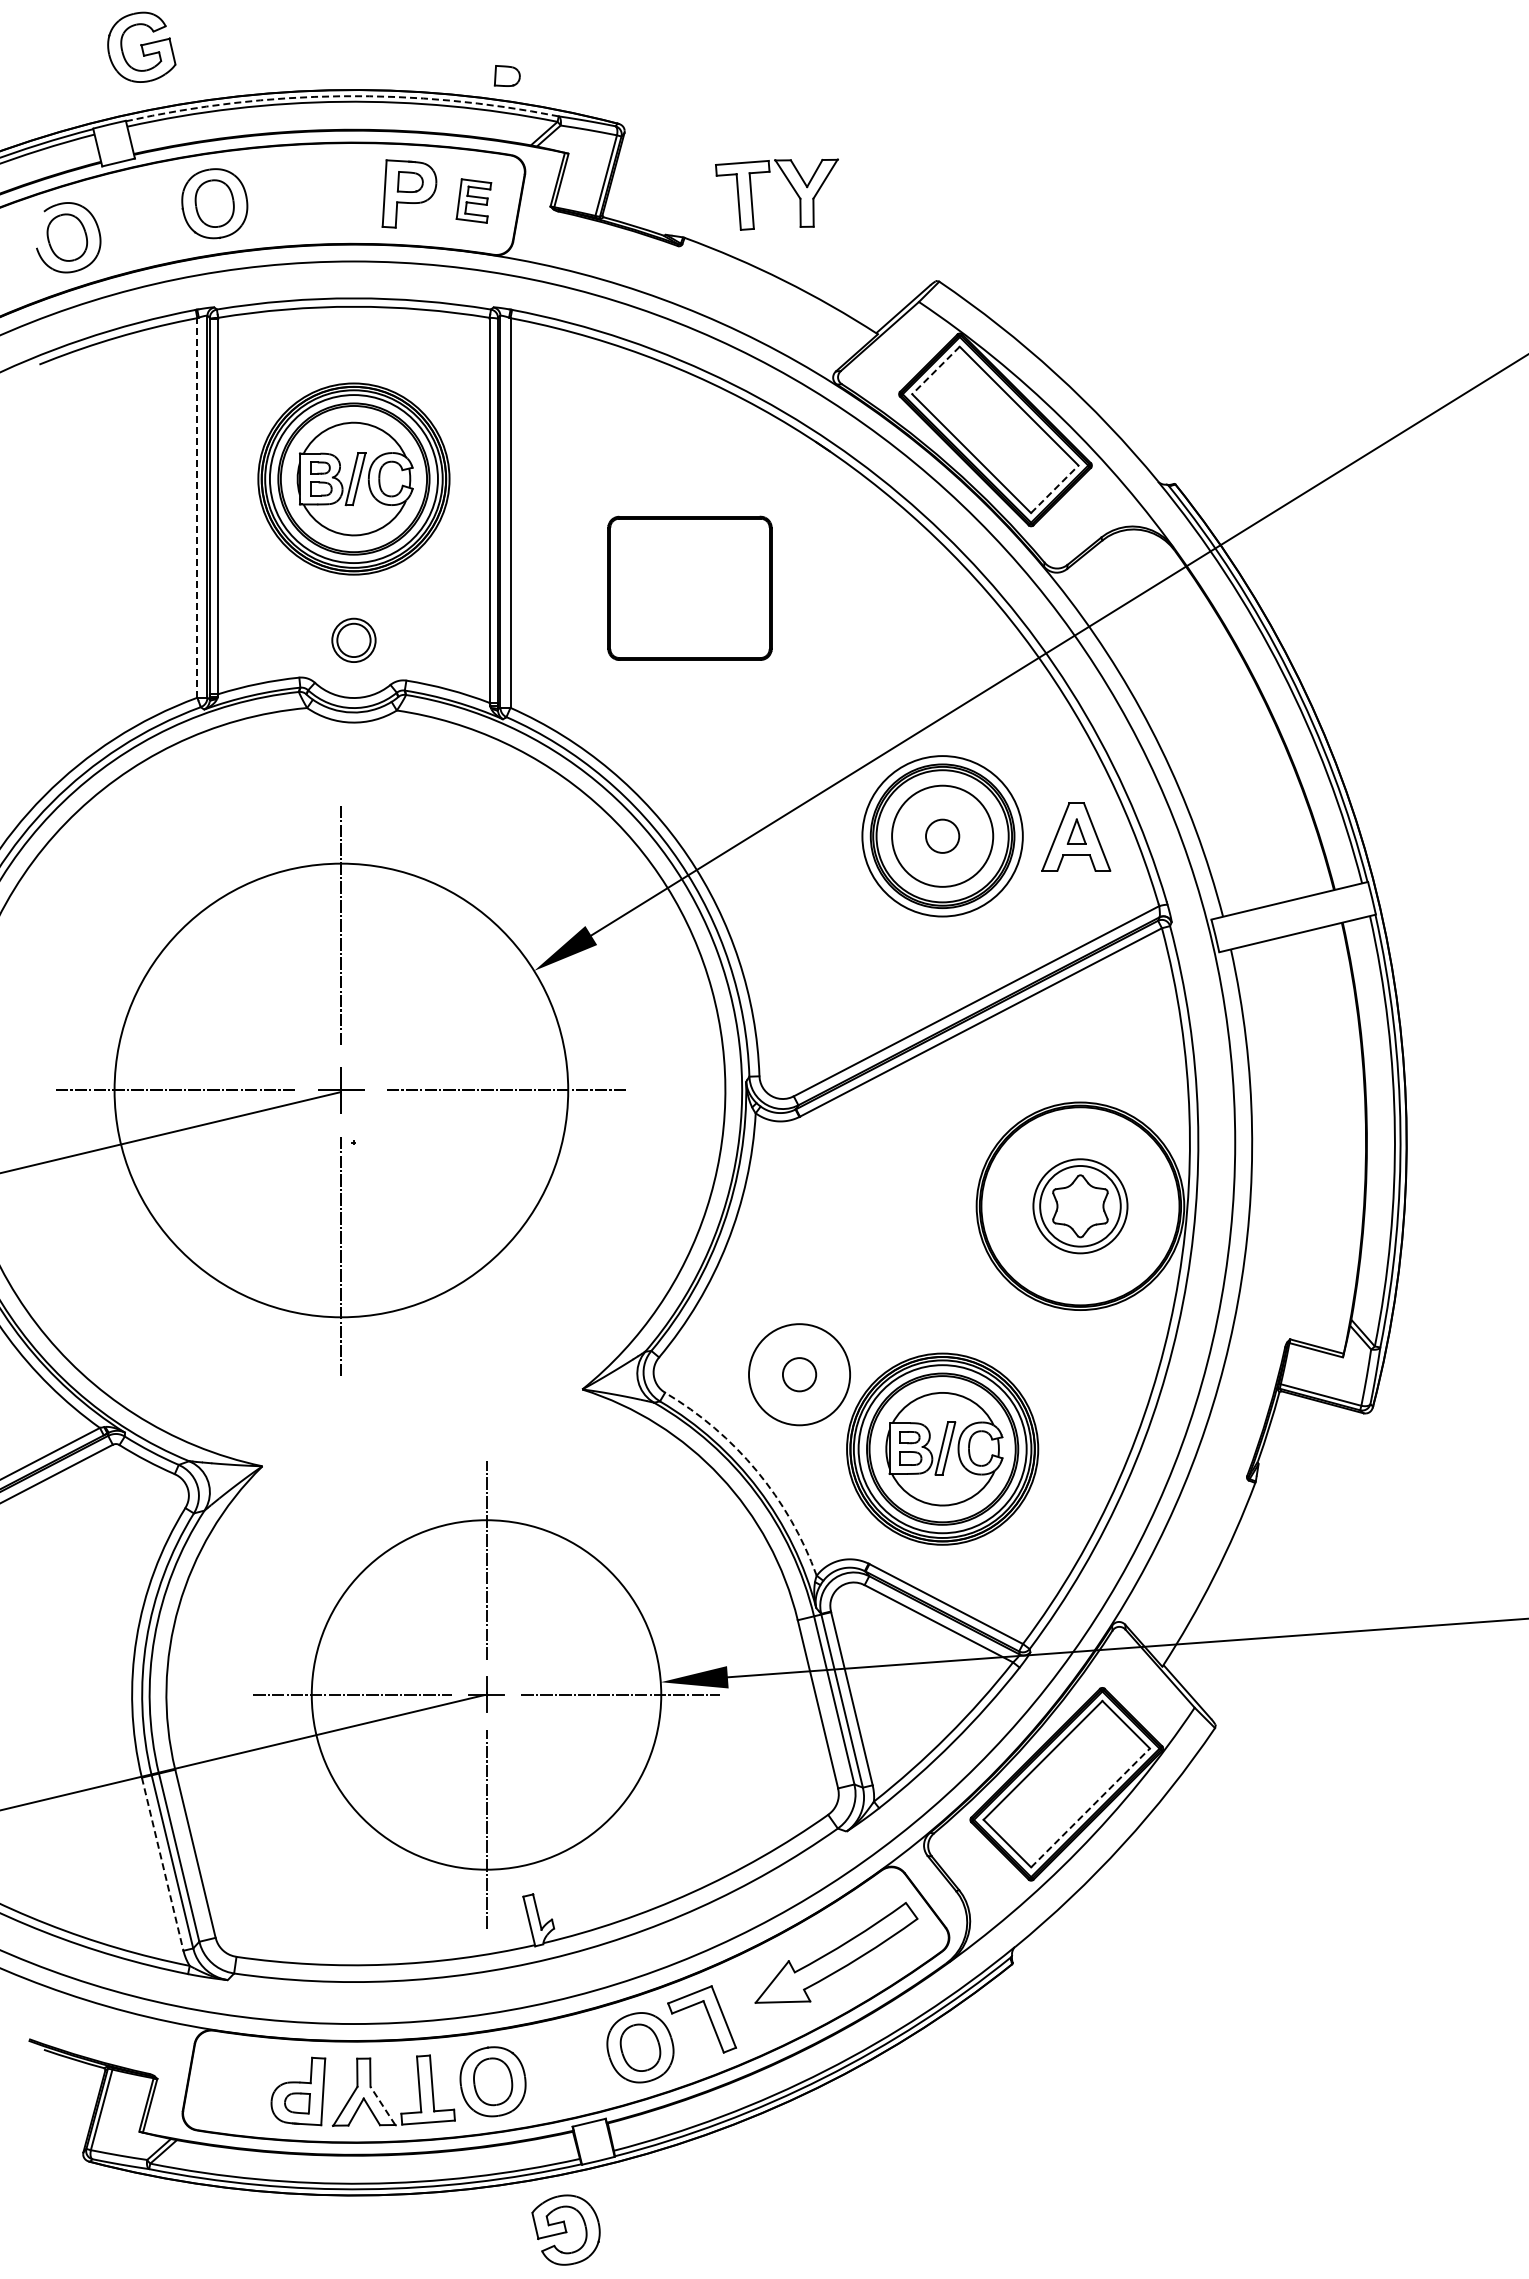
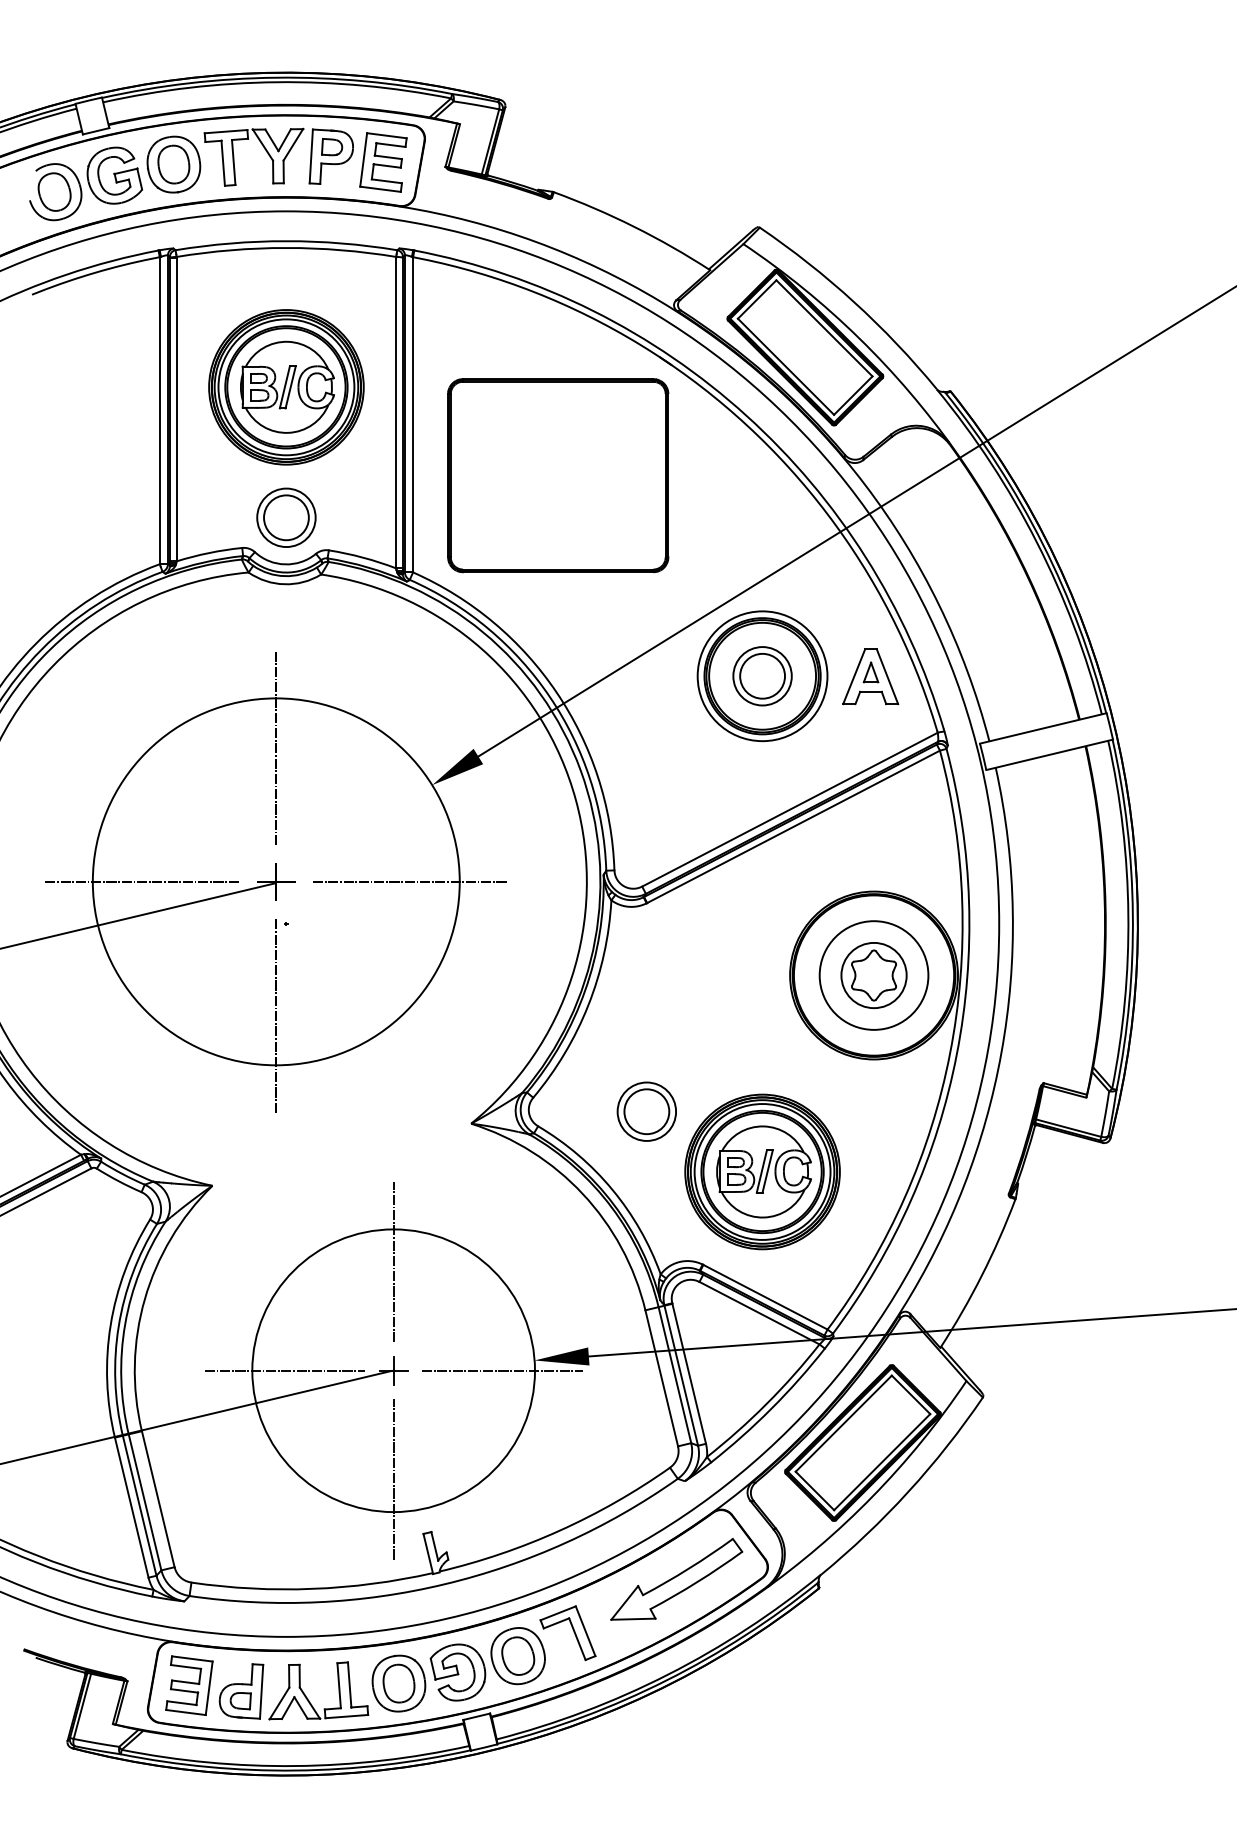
part: (141, 46) -> (114, 174), moved
part: (506, 75) -> (409, 60), removed
arc: (342, 96) -> (277, 77), dashed -> solid
part: (790, 185) -> (265, 149), moved
part: (473, 200) -> (383, 162), size x1.67
line: (935, 370) -> (756, 299), dashed -> solid
line: (1054, 489) -> (853, 395), dashed -> solid
line: (197, 507) -> (159, 410), dashed -> solid
part: (689, 588) -> (557, 475), size x1.67
part: (353, 640) -> (286, 517), size x1.67
circle: (942, 836) -> (762, 676), size x0.71
circle: (942, 836) -> (762, 676), size x1.67
circle: (1080, 1206) -> (874, 975), size x1.43
circle: (799, 1374) -> (646, 1111), size x0.71
circle: (799, 1374) -> (646, 1111), size x1.67
arc: (756, 1471) -> (612, 1190), dashed -> solid
line: (1090, 1807) -> (882, 1461), dashed -> solid
line: (162, 1864) -> (131, 1507), dashed -> solid
part: (233, 2084) -> (189, 1685), added
line: (382, 2105) -> (309, 1702), dashed -> solid
part: (565, 2229) -> (457, 1672), moved

